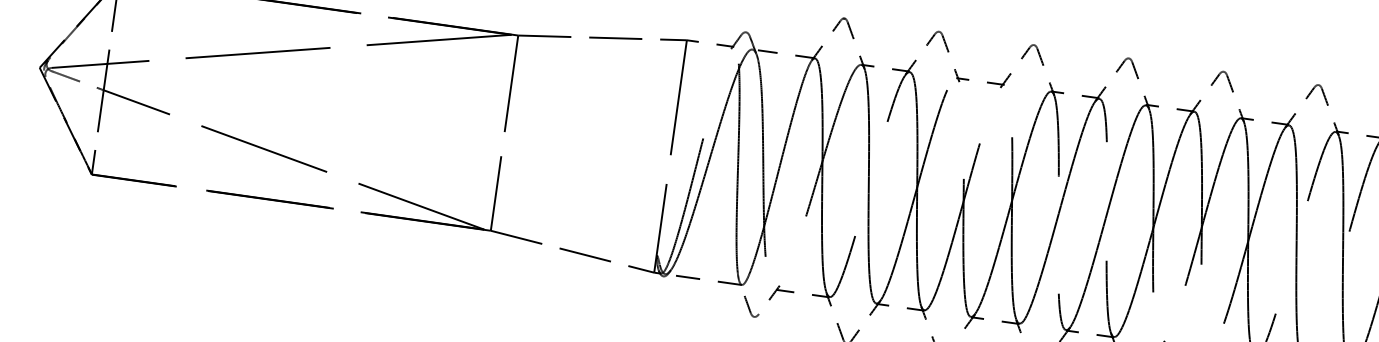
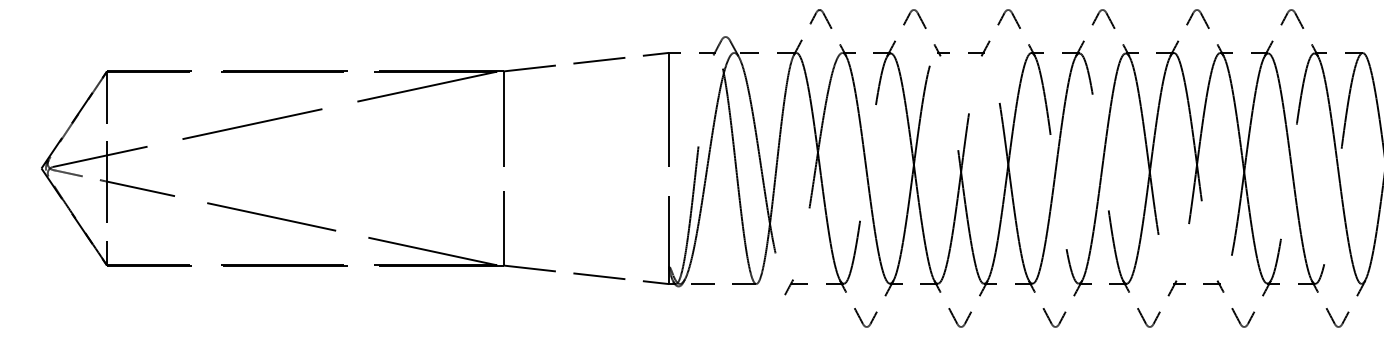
part: (751, 307) -> (768, 304), removed

